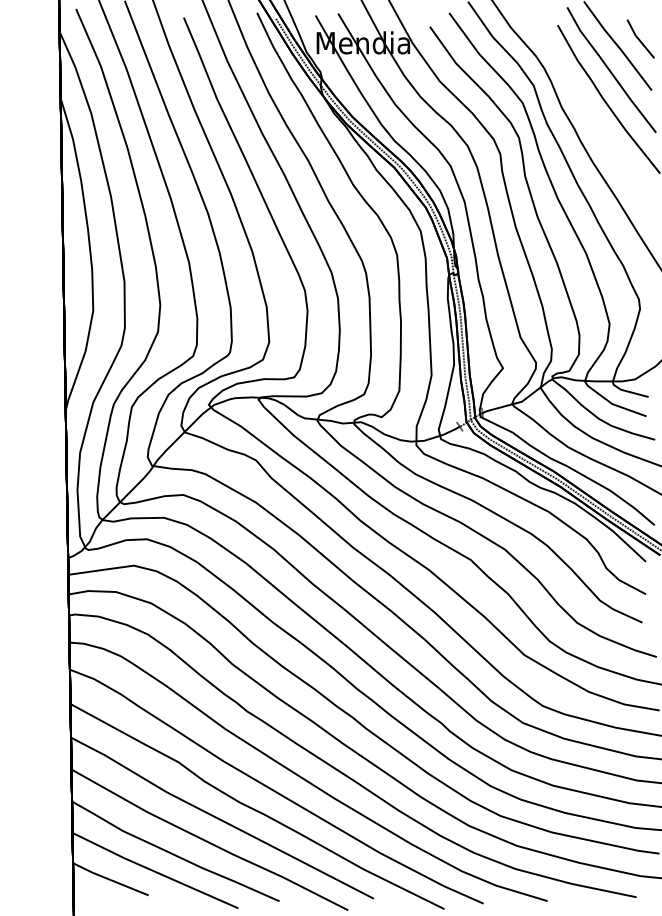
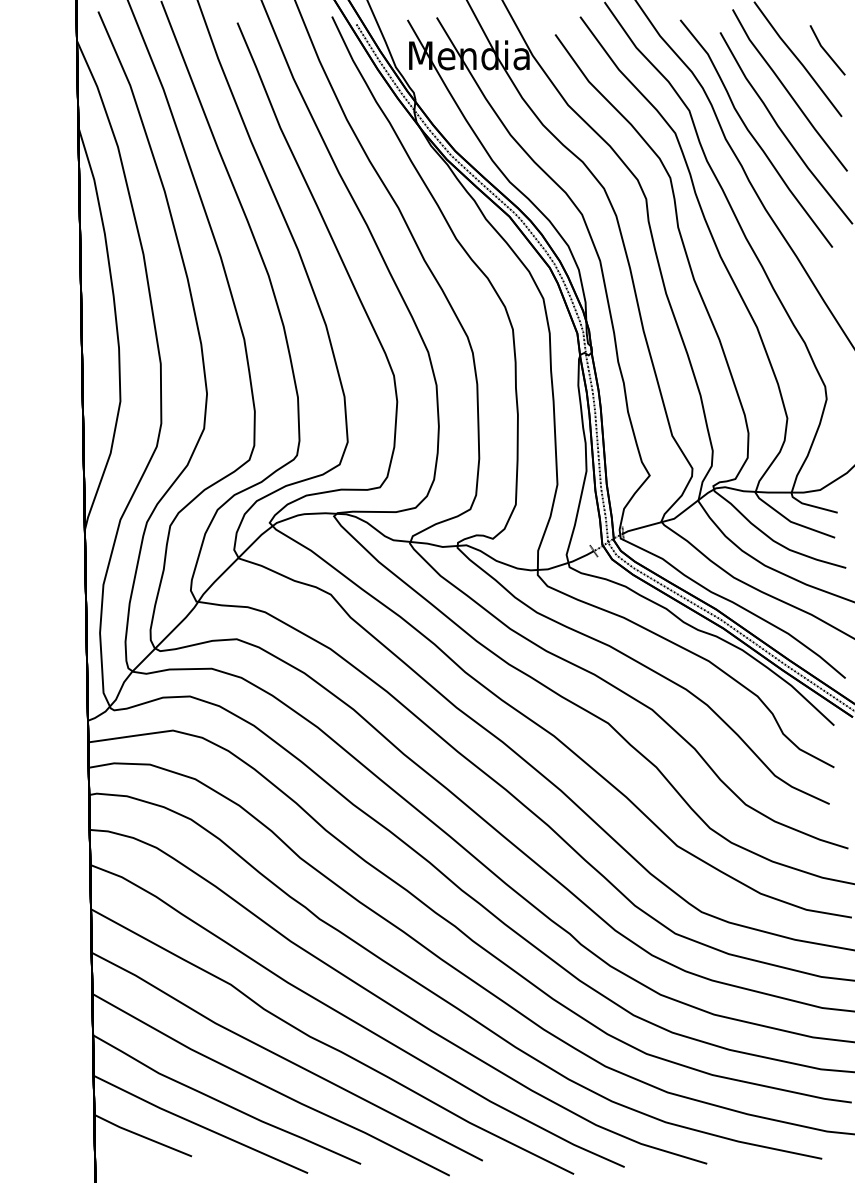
curve: (583, 105) -> (753, 136), added

